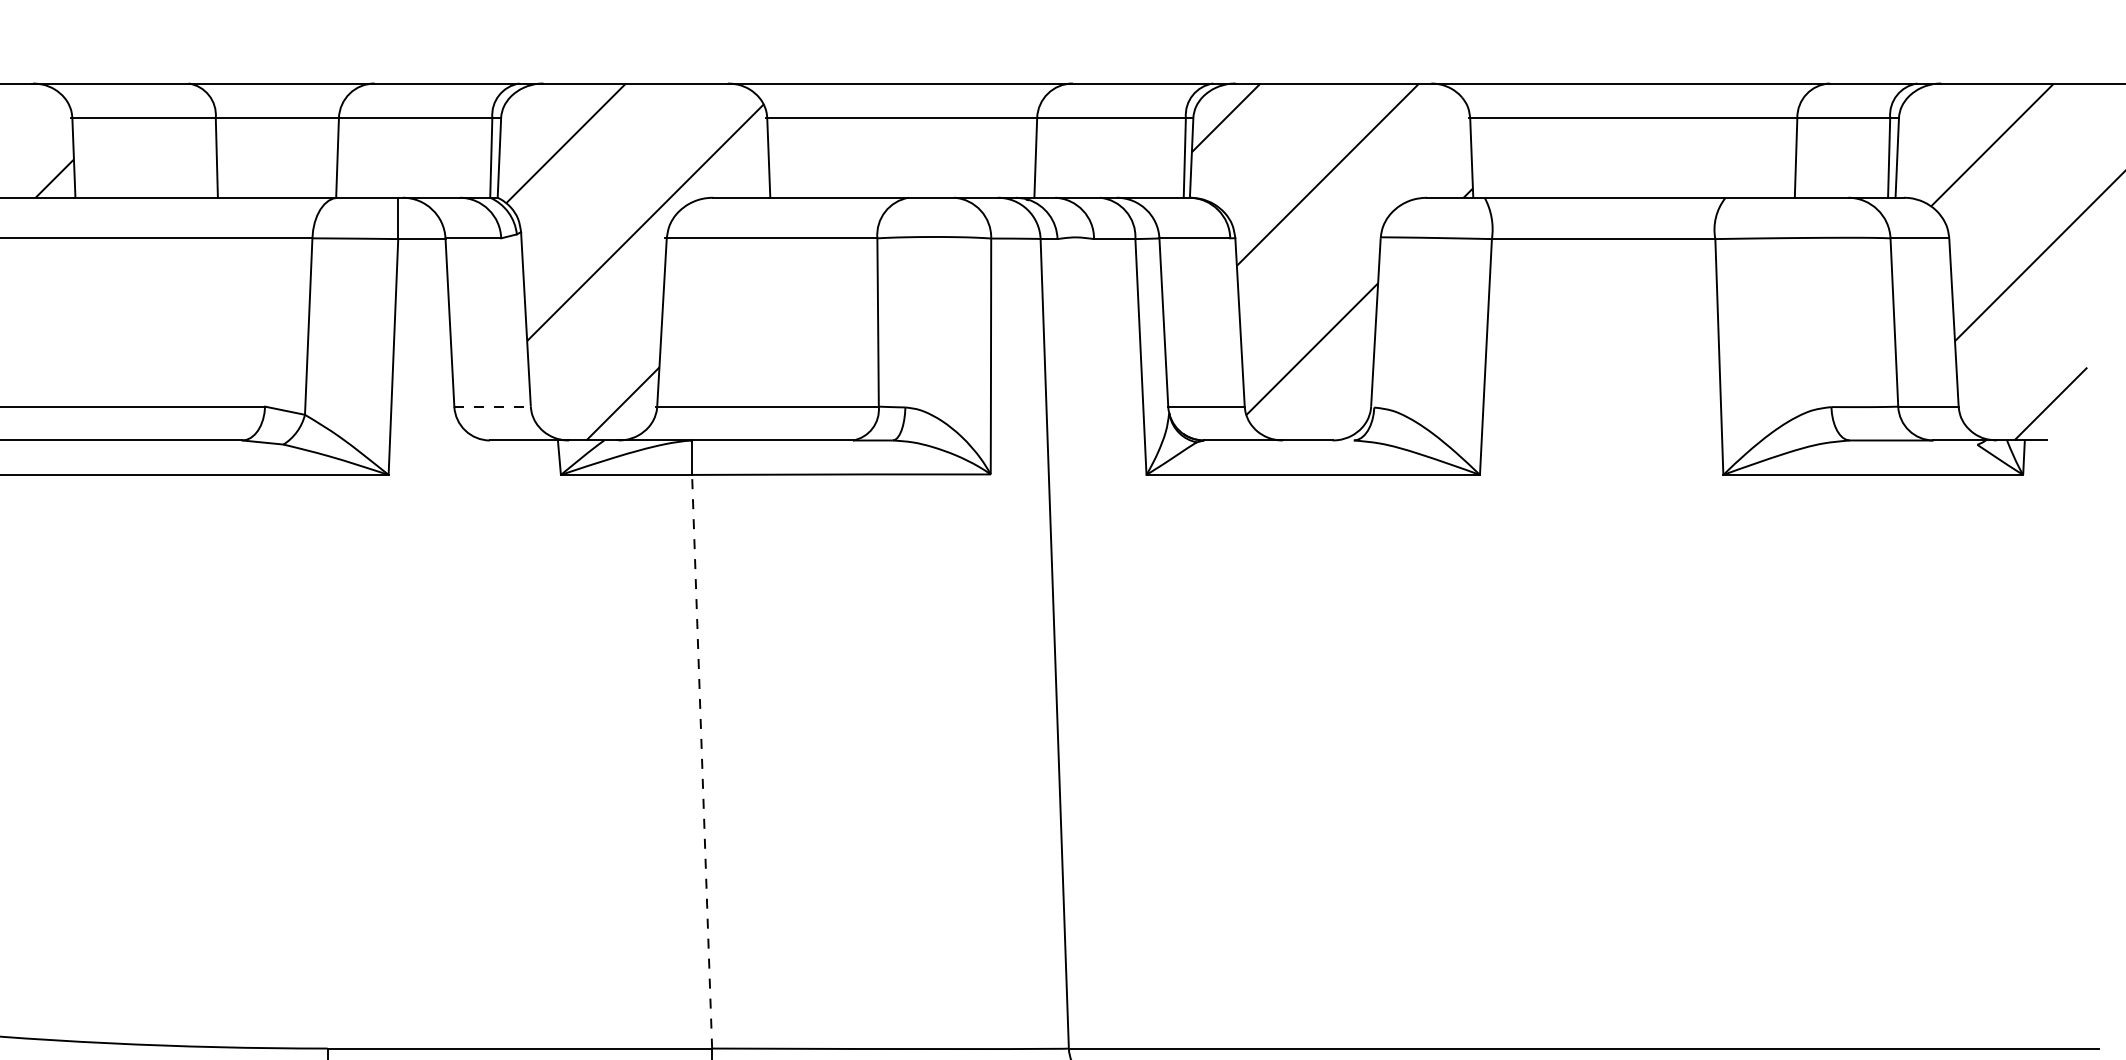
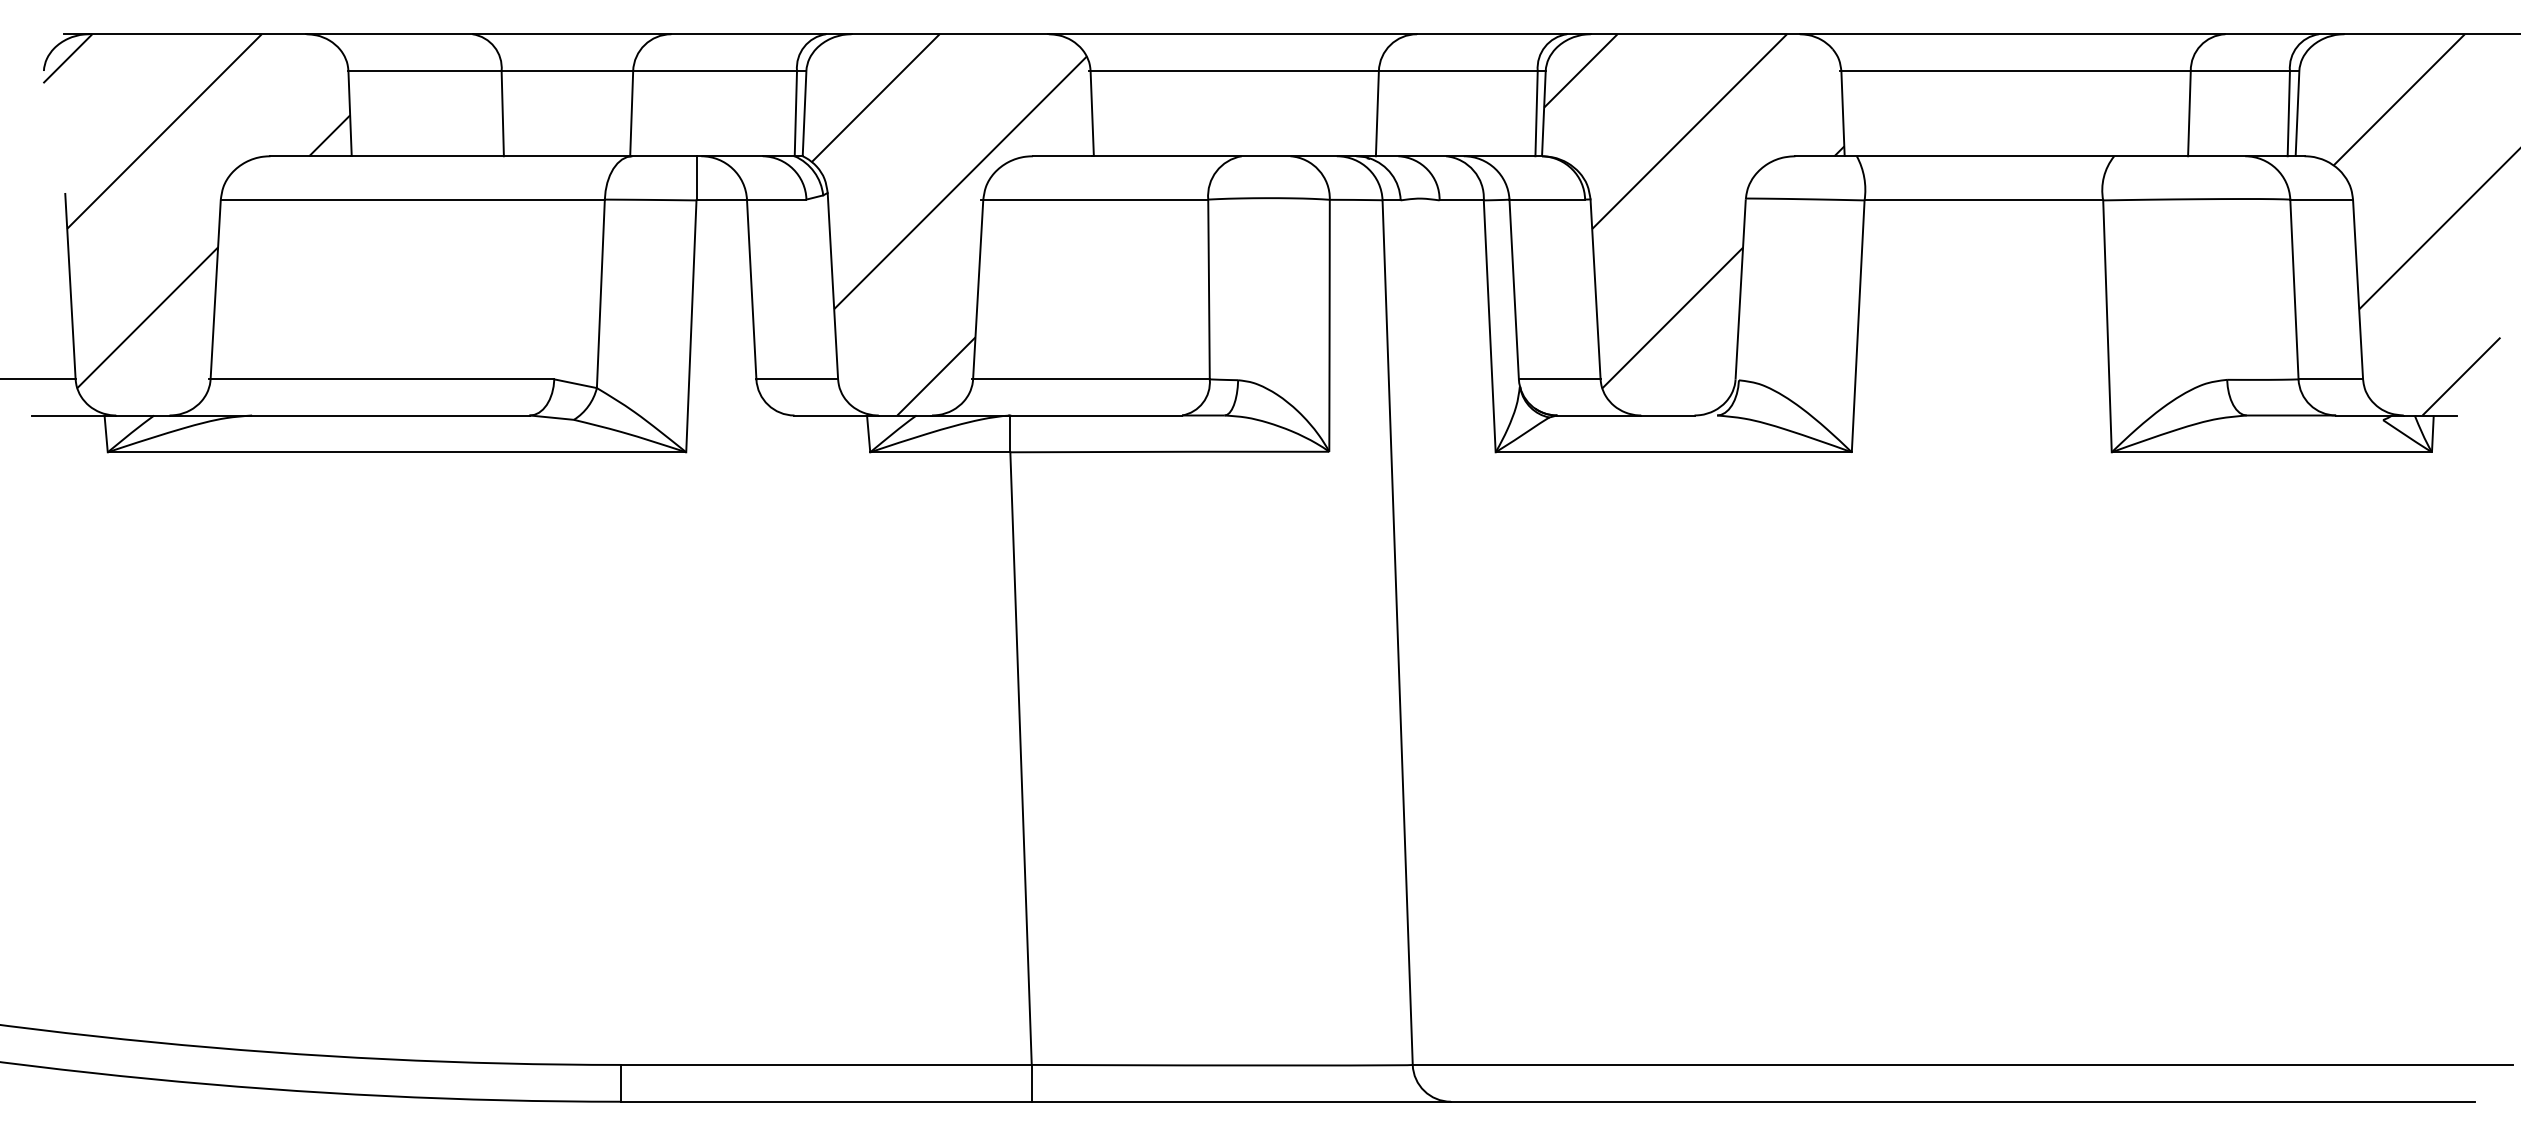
line: (492, 406) -> (797, 379), dashed -> solid
line: (702, 761) -> (1021, 758), dashed -> solid

